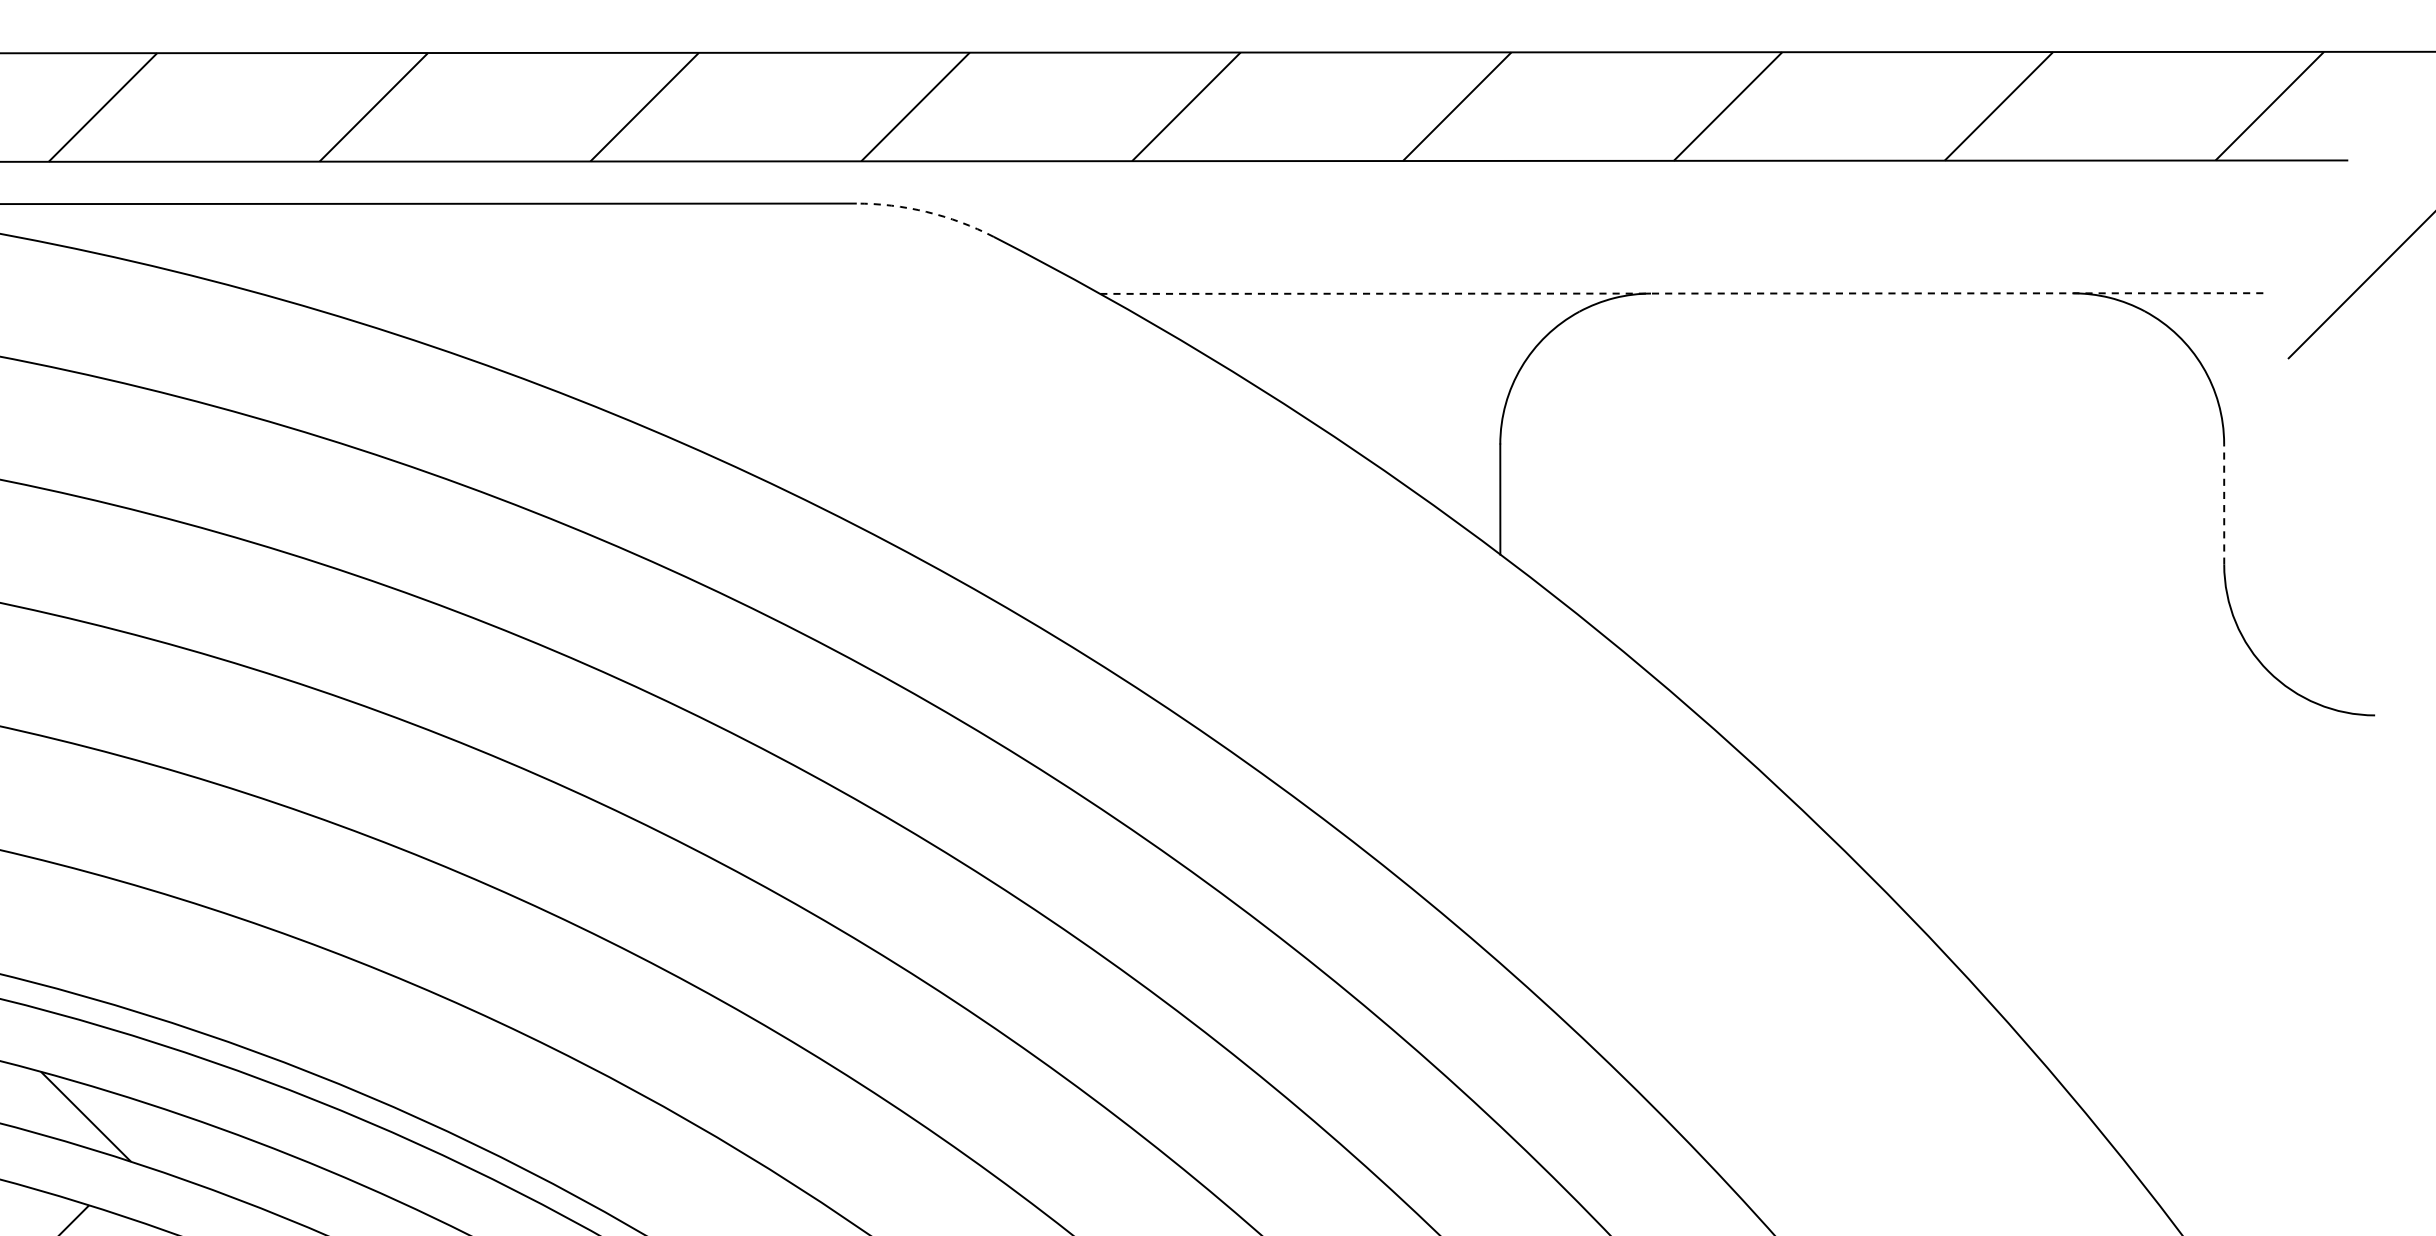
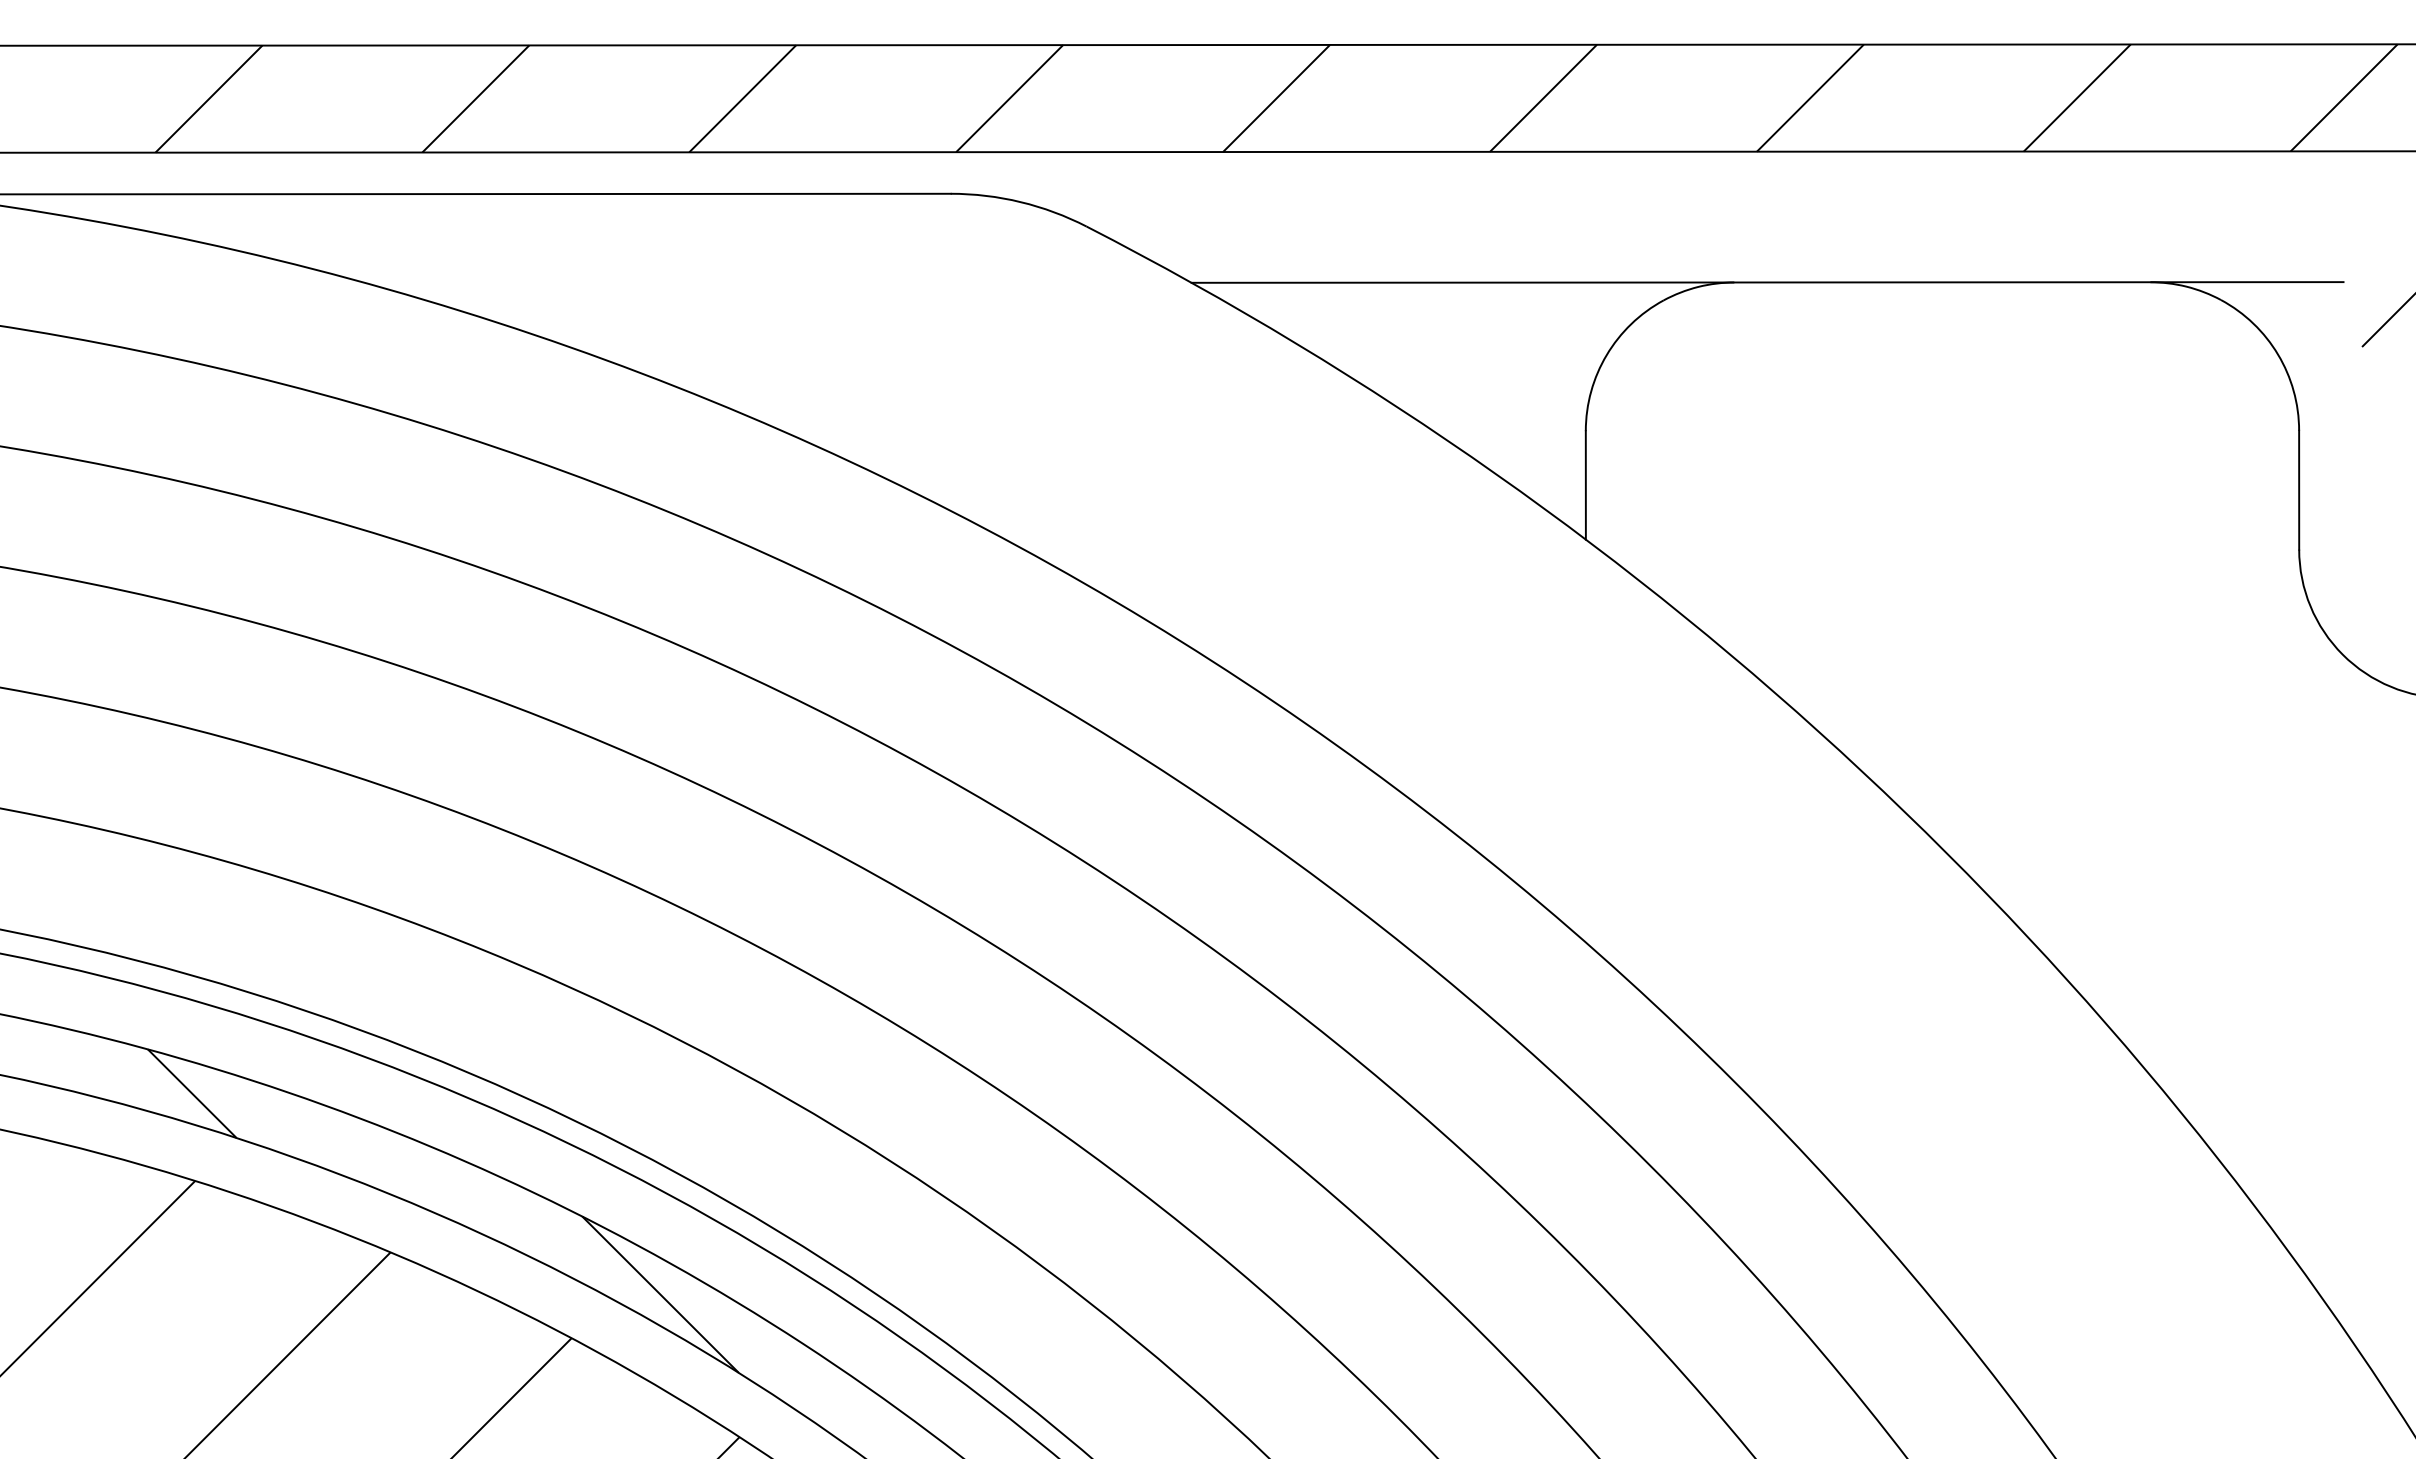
arc: (926, 212) -> (1020, 202), dashed -> solid
line: (1684, 293) -> (1767, 282), dashed -> solid
line: (2224, 503) -> (2299, 489), dashed -> solid

